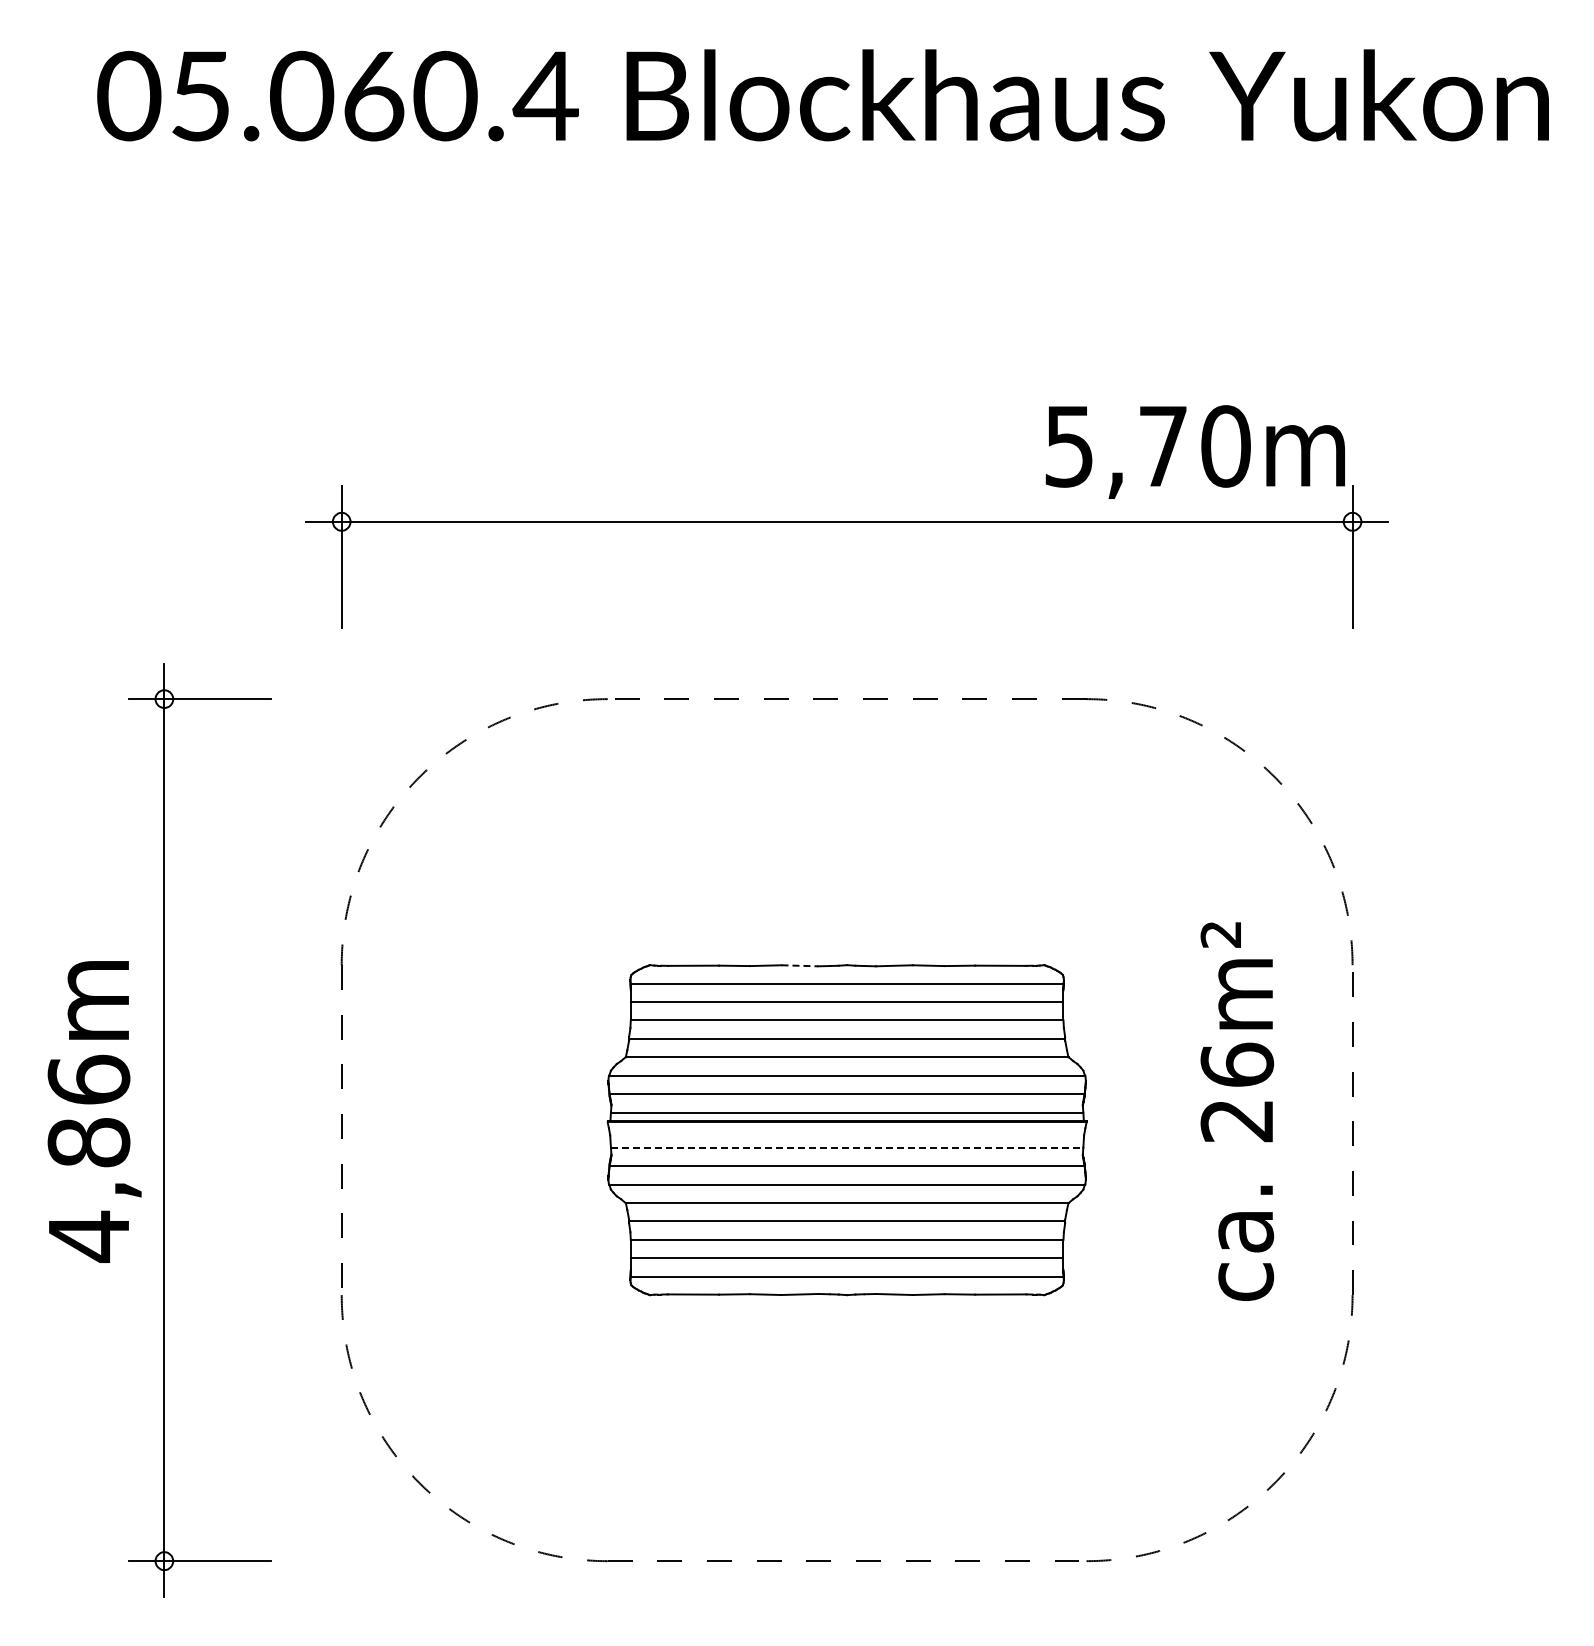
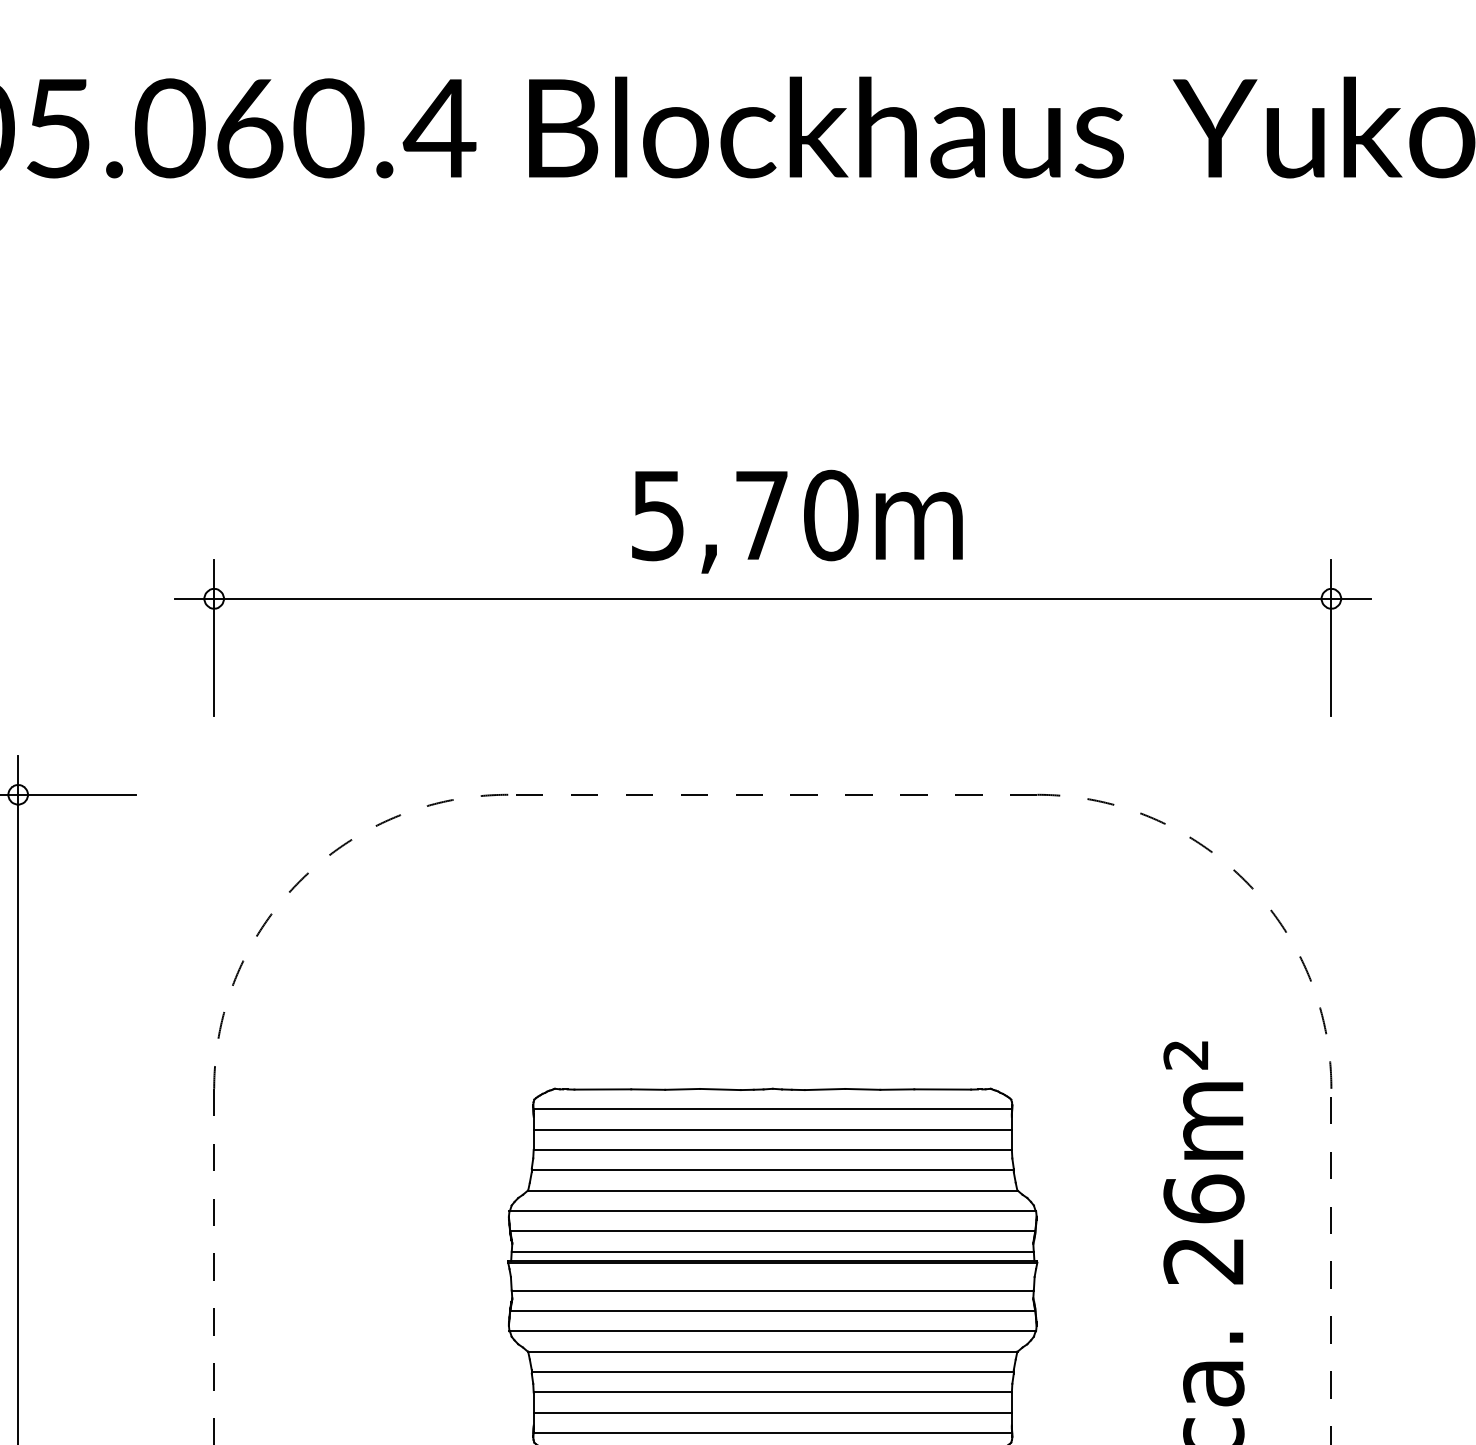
text: (1194, 451) -> (796, 521), moved
line: (800, 965) -> (721, 1089), dashed -> solid
line: (847, 1147) -> (773, 1290), dashed -> solid

